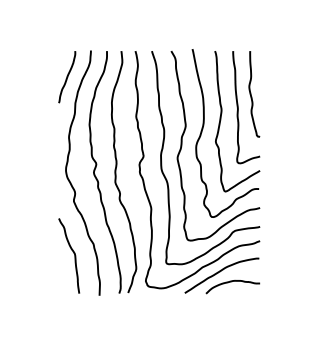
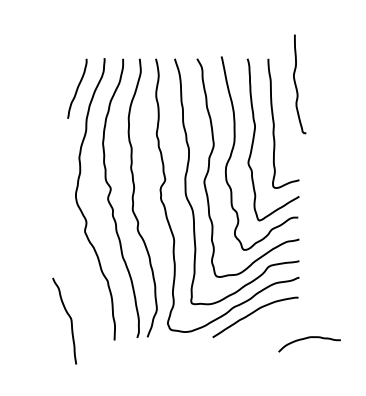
curve: (252, 96) -> (297, 86), moved
curve: (73, 253) -> (69, 318), moved
curve: (231, 282) -> (307, 339), moved

